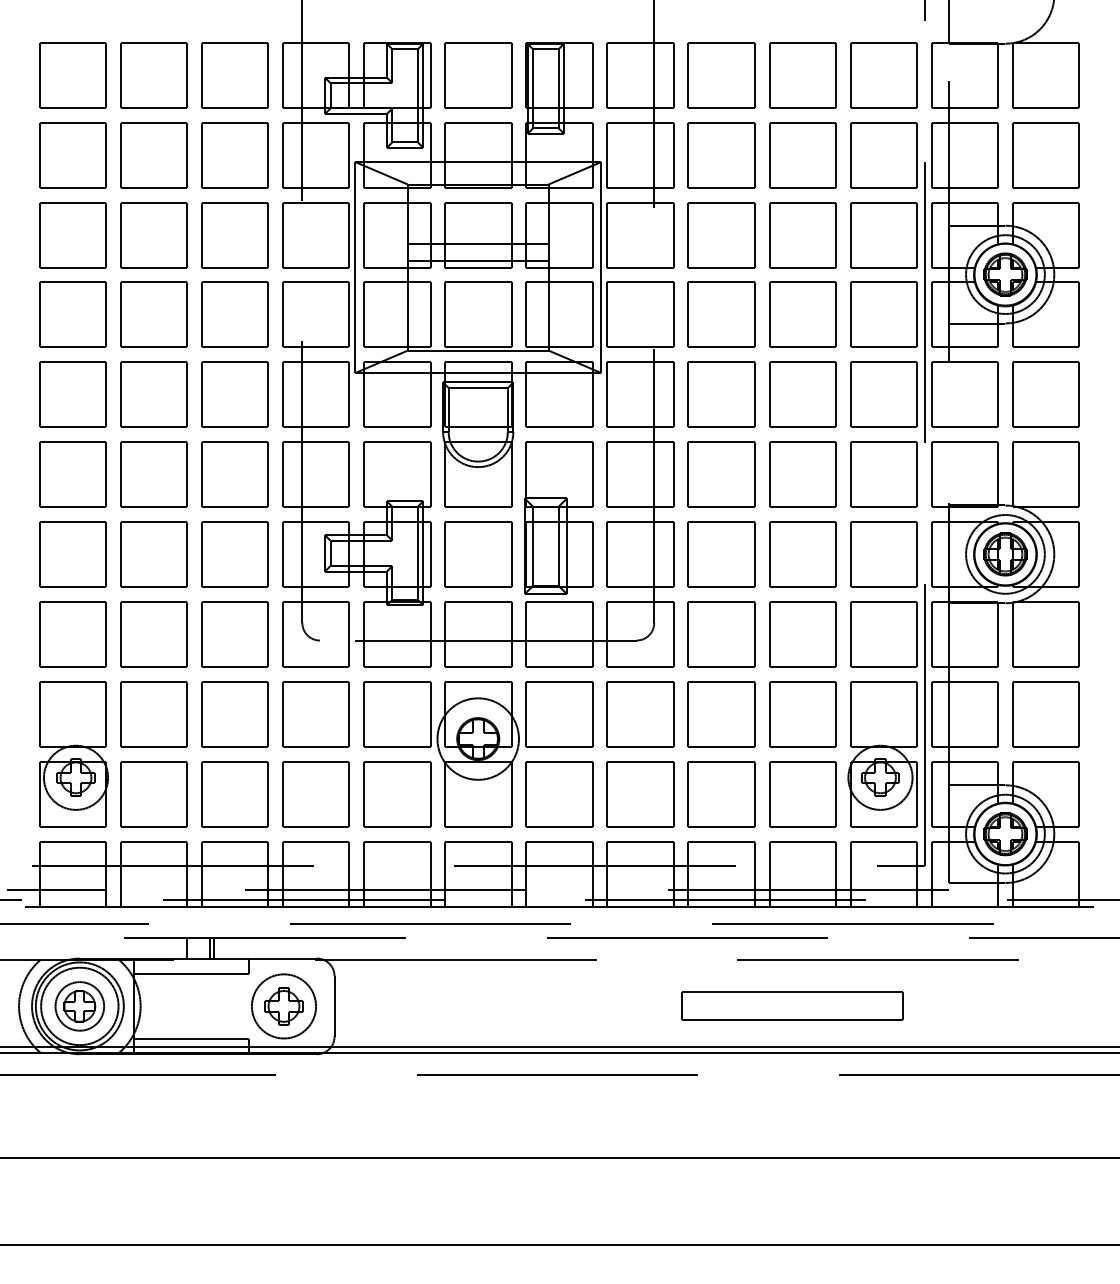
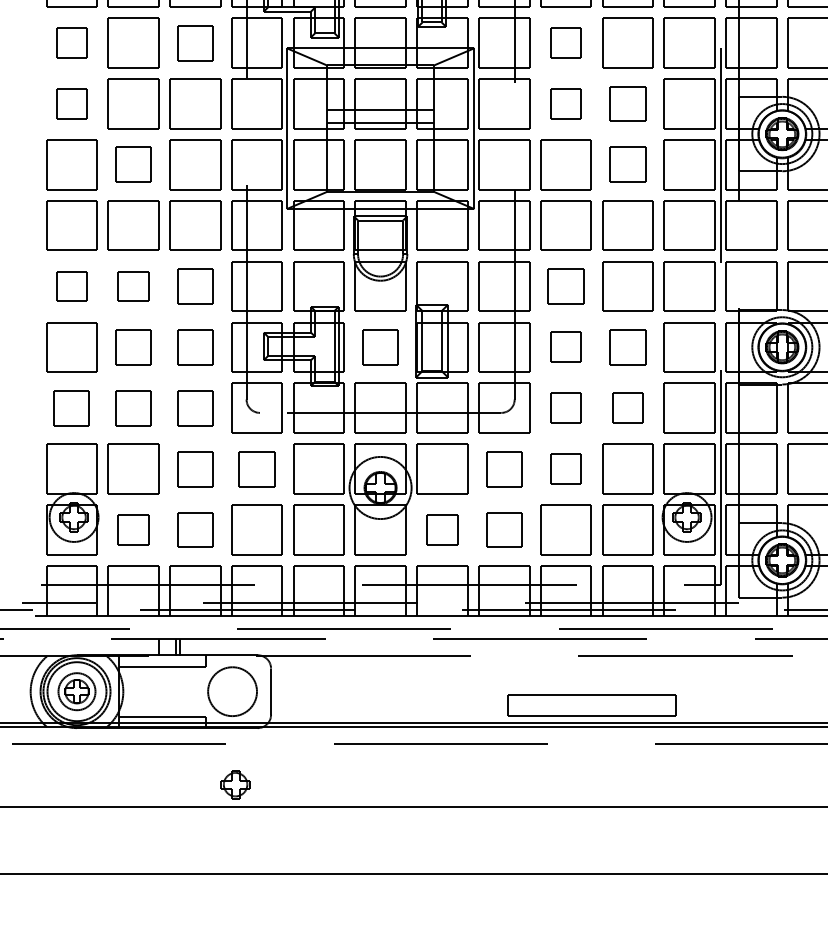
part: (72, 155) -> (71, 43), size x0.6
part: (234, 155) -> (194, 43), size x0.7
part: (721, 155) -> (565, 43), size x0.6
part: (72, 235) -> (71, 104), size x0.6
part: (721, 235) -> (565, 104), size x0.6
part: (802, 235) -> (627, 104), size x0.7
part: (153, 314) -> (133, 164), size x0.7
part: (802, 314) -> (627, 164), size x0.7
part: (72, 474) -> (71, 286), size x0.6
part: (153, 474) -> (133, 286), size x0.6
part: (234, 474) -> (194, 286), size x0.7
part: (721, 474) -> (565, 286), size x0.7
part: (153, 554) -> (133, 347), size x0.7
part: (234, 554) -> (194, 347), size x0.7
part: (478, 554) -> (380, 347), size x0.7
part: (721, 554) -> (565, 347), size x0.6
part: (802, 554) -> (627, 347), size x0.7
part: (72, 634) -> (71, 408), size x0.7
part: (153, 634) -> (133, 408), size x0.7
part: (234, 634) -> (194, 408), size x0.7
part: (721, 634) -> (565, 408), size x0.6
part: (802, 634) -> (627, 408), size x0.6
part: (234, 714) -> (194, 469), size x0.7
part: (315, 714) -> (256, 469), size x0.7
part: (640, 714) -> (504, 469), size x0.7
part: (721, 714) -> (565, 469), size x0.6
part: (153, 794) -> (133, 530), size x0.6
part: (234, 794) -> (194, 530), size x0.7
part: (559, 794) -> (442, 530), size x0.6
part: (640, 794) -> (504, 530), size x0.7
part: (792, 1005) -> (591, 704), moved
part: (283, 1006) -> (235, 784), moved

